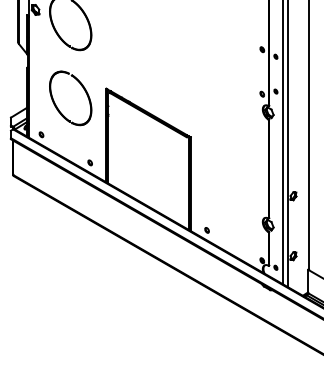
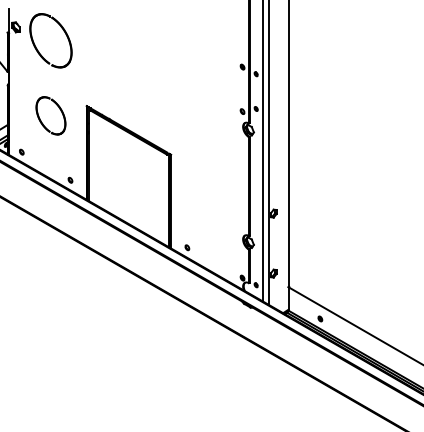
part: (70, 98) -> (50, 115), size x0.7

